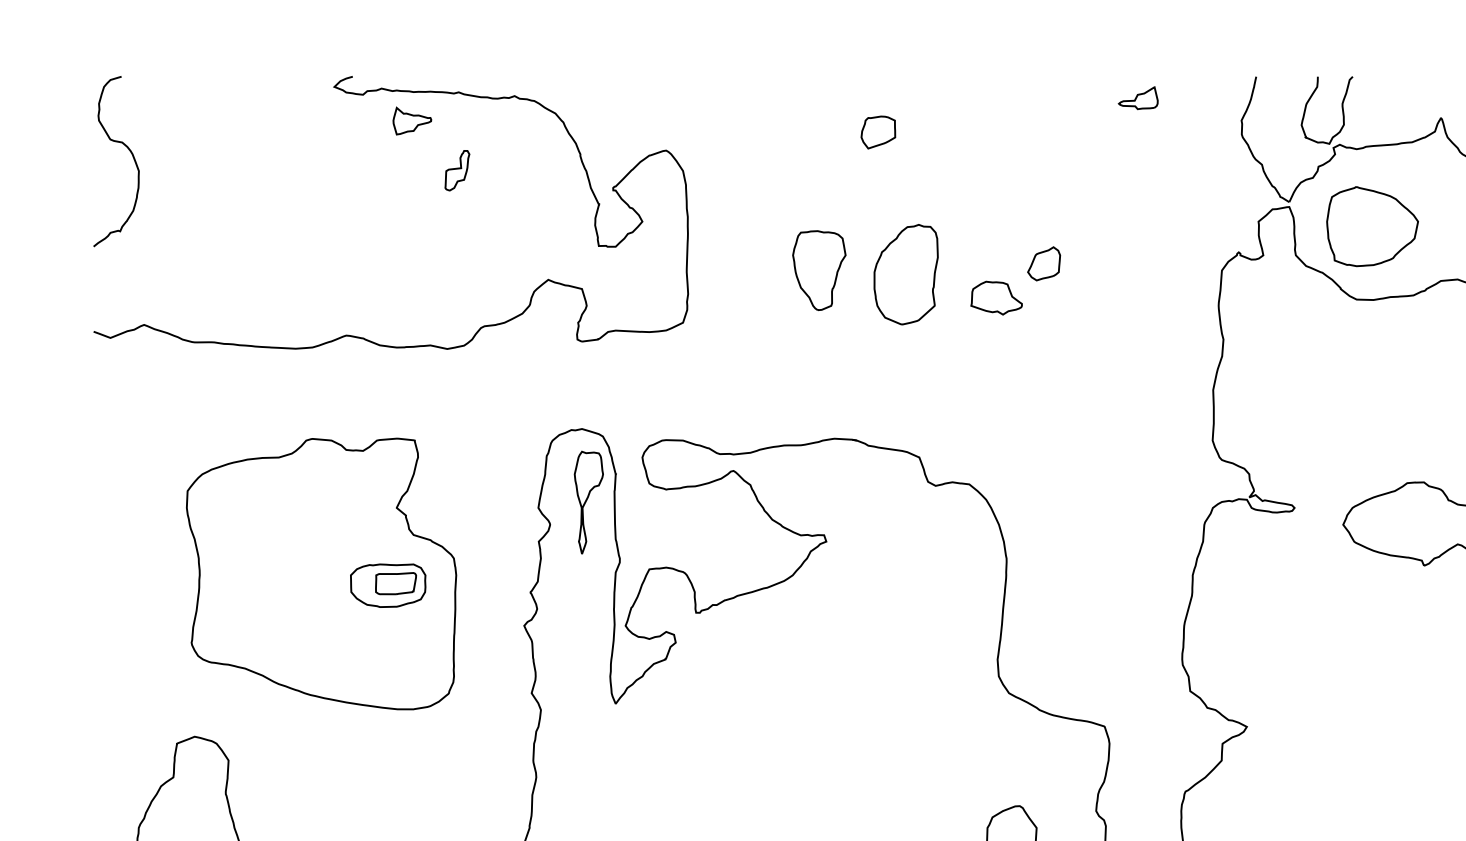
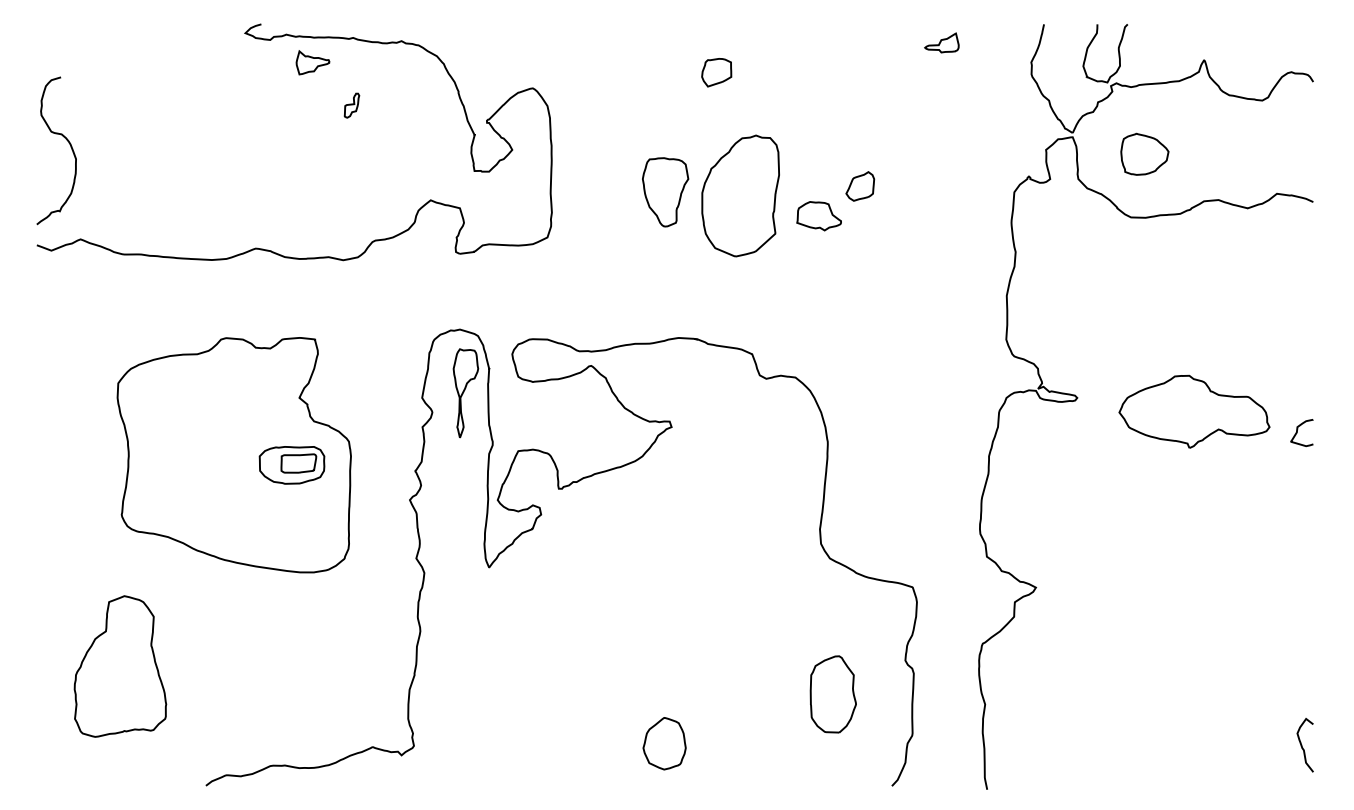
curve: (130, 153) -> (68, 143), moved
part: (456, 170) -> (351, 105), size x0.7
part: (1372, 226) -> (1144, 154), size x0.6
part: (905, 274) -> (740, 195), size x1.4

